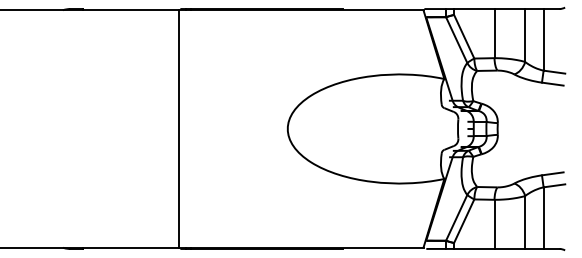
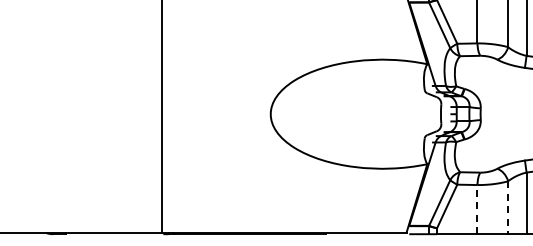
line: (525, 222) -> (508, 207), solid -> dashed
line: (494, 224) -> (477, 209), solid -> dashed

